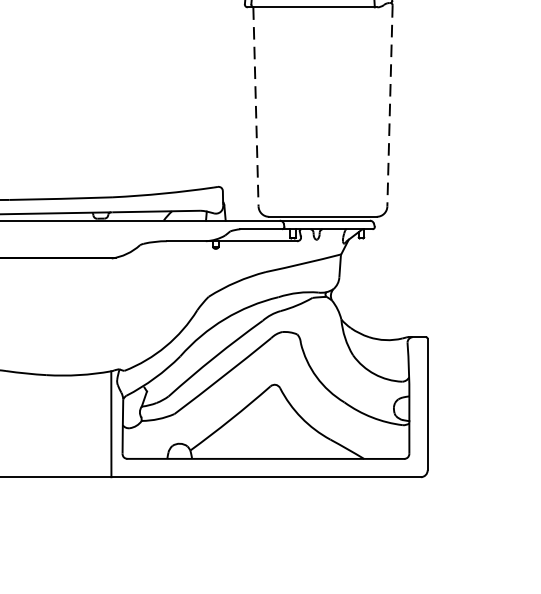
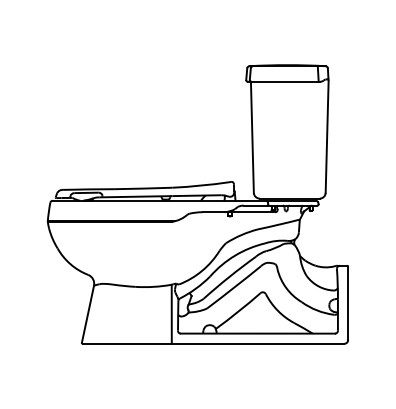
line: (256, 107) -> (252, 137), dashed -> solid
line: (390, 107) -> (327, 137), dashed -> solid

